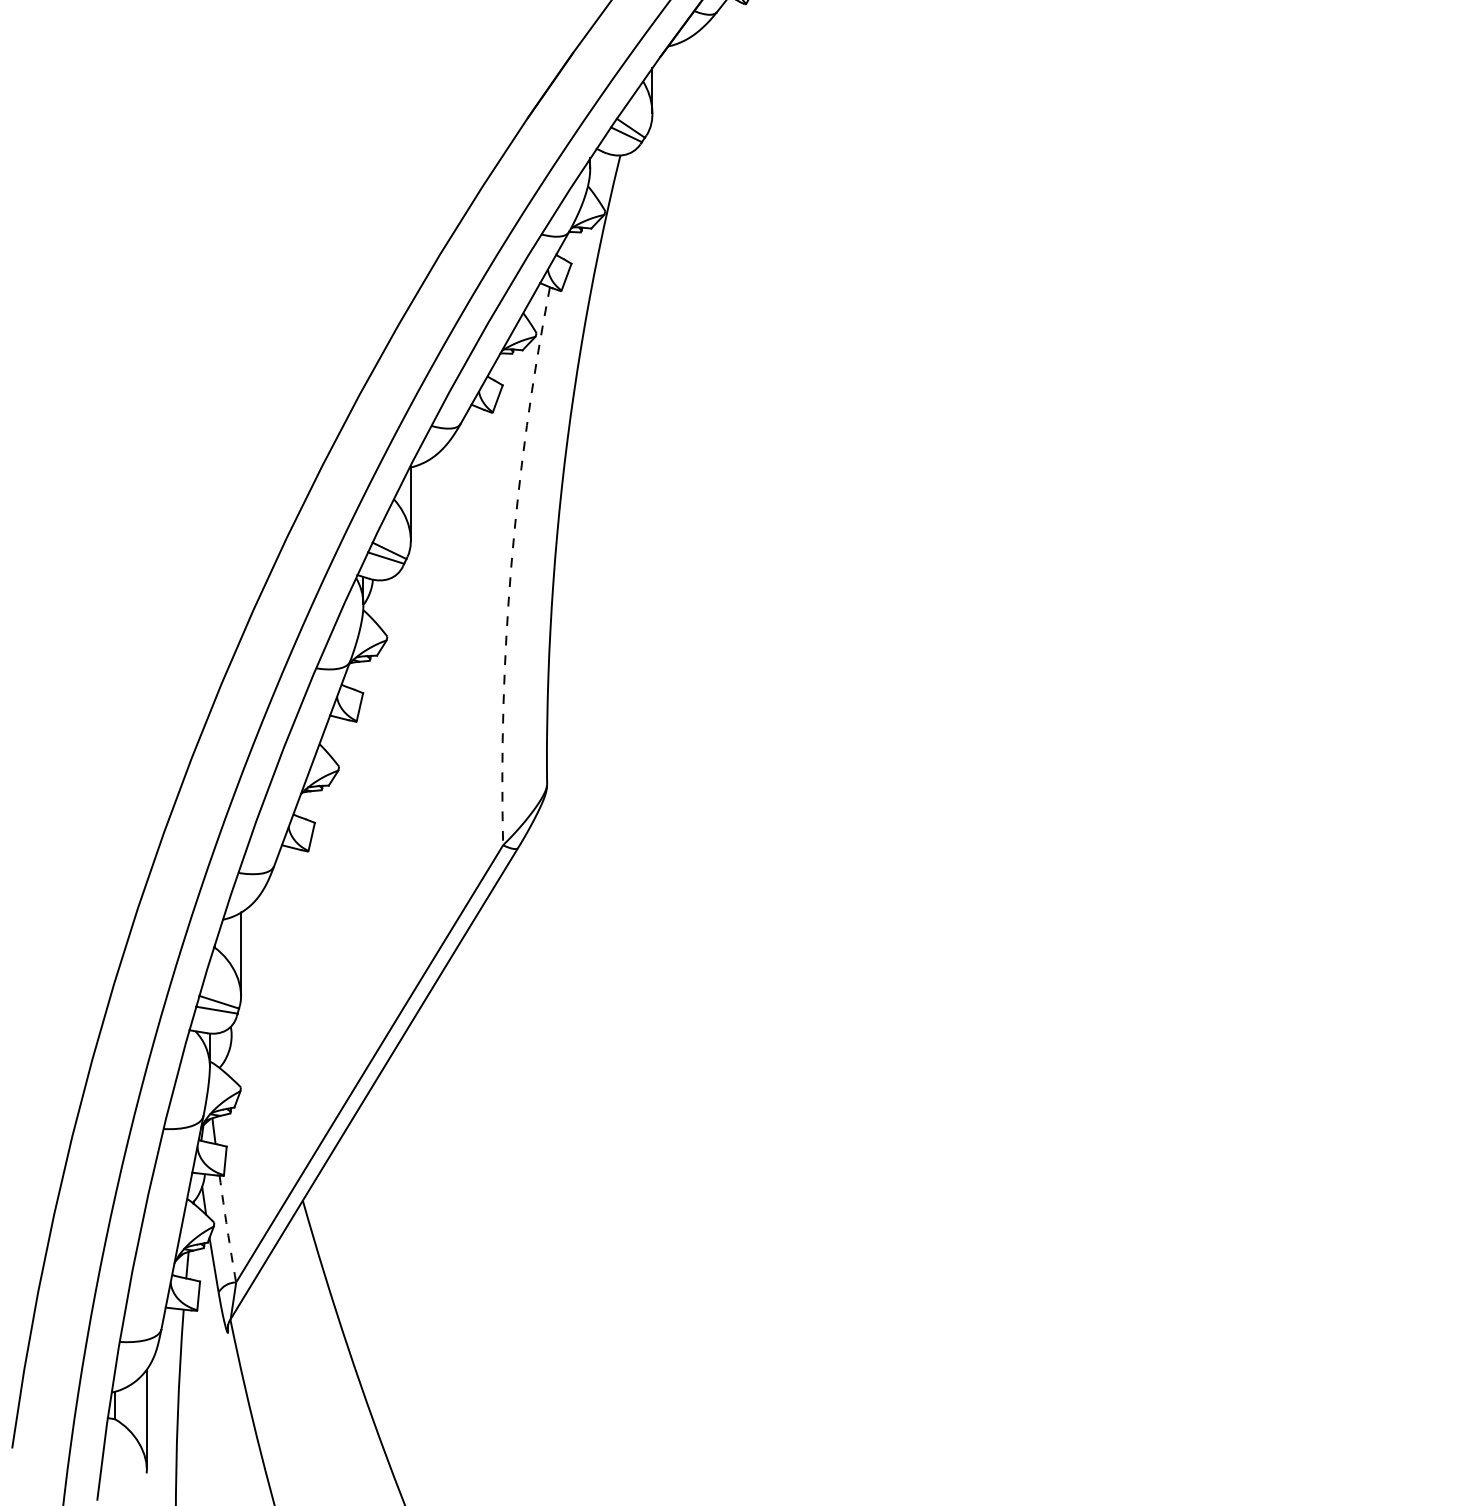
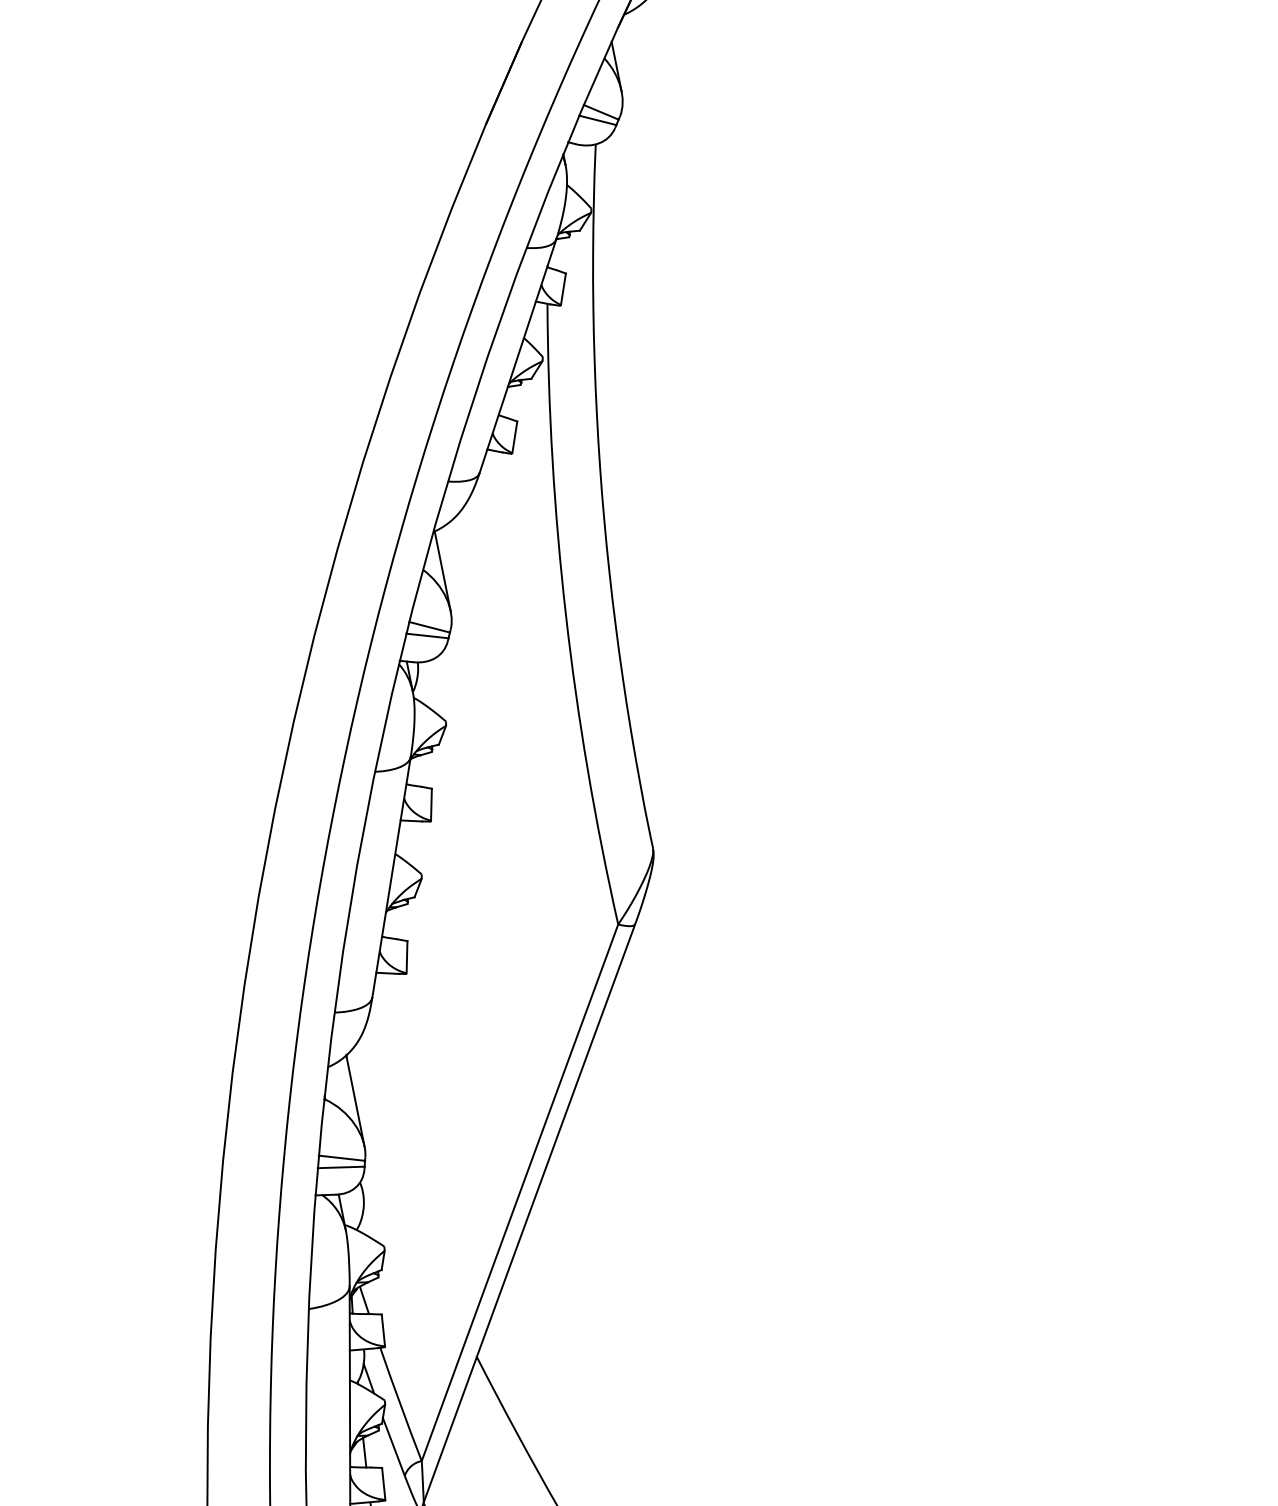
arc: (511, 564) -> (566, 615), dashed -> solid
arc: (227, 1229) -> (400, 1404), dashed -> solid

